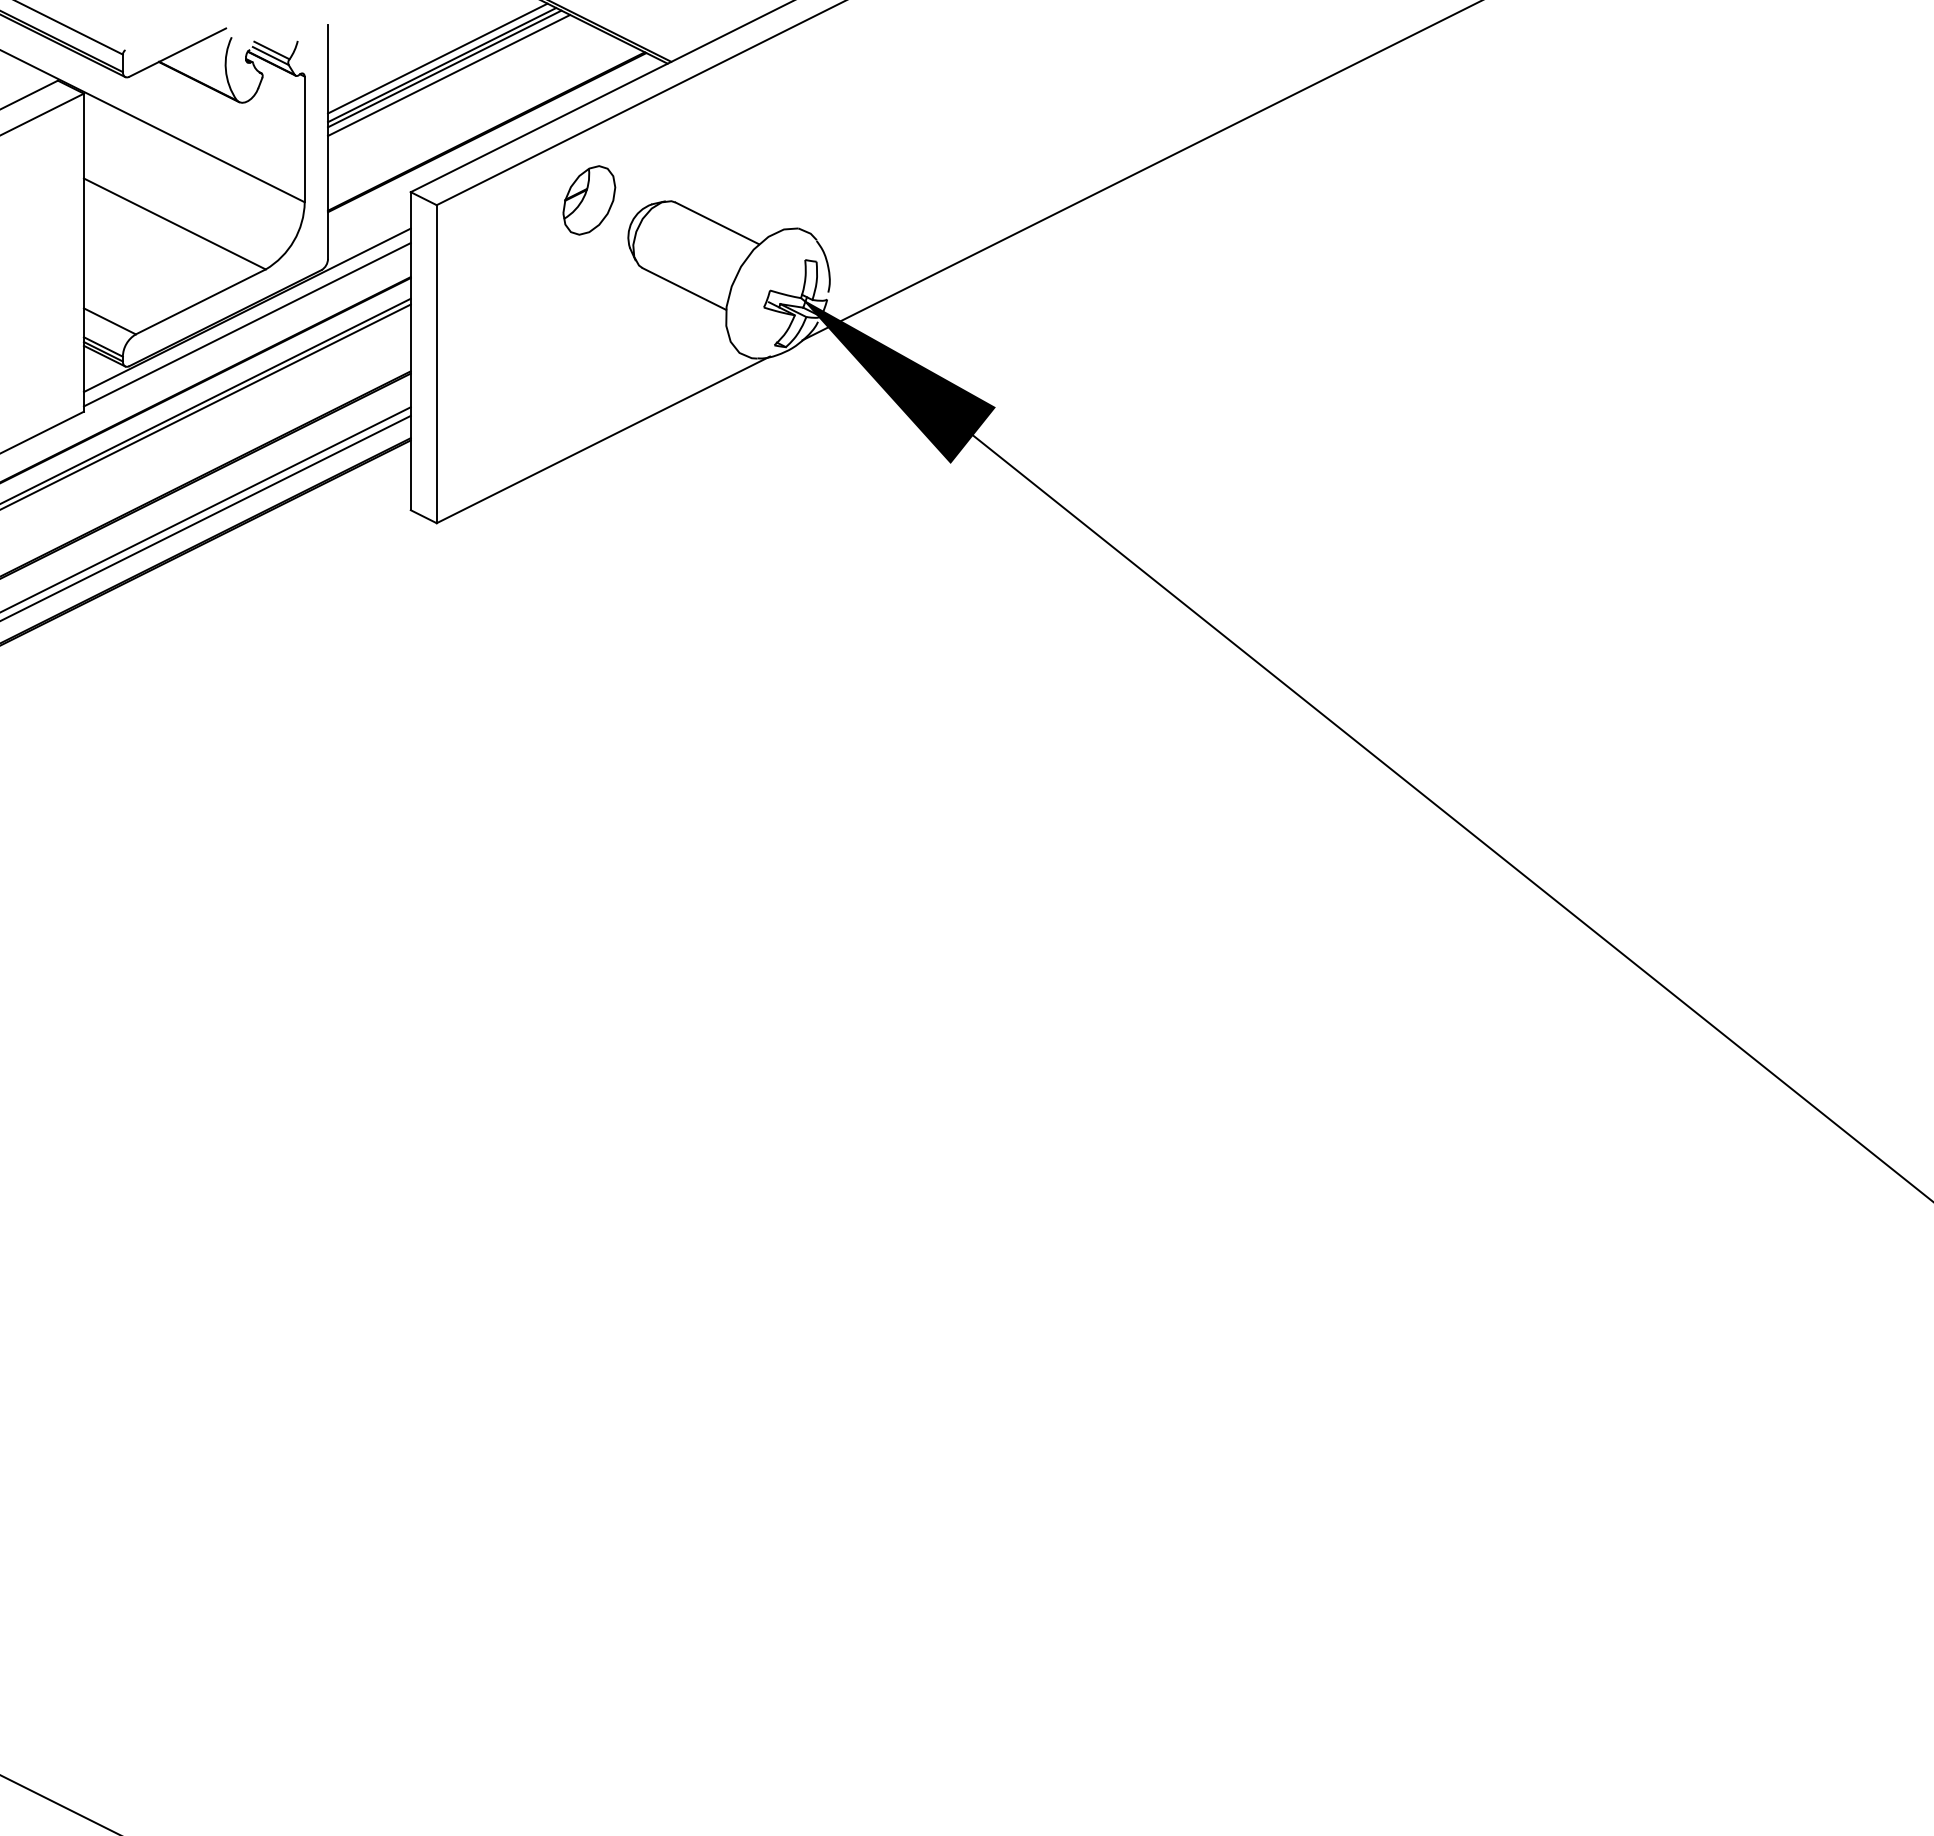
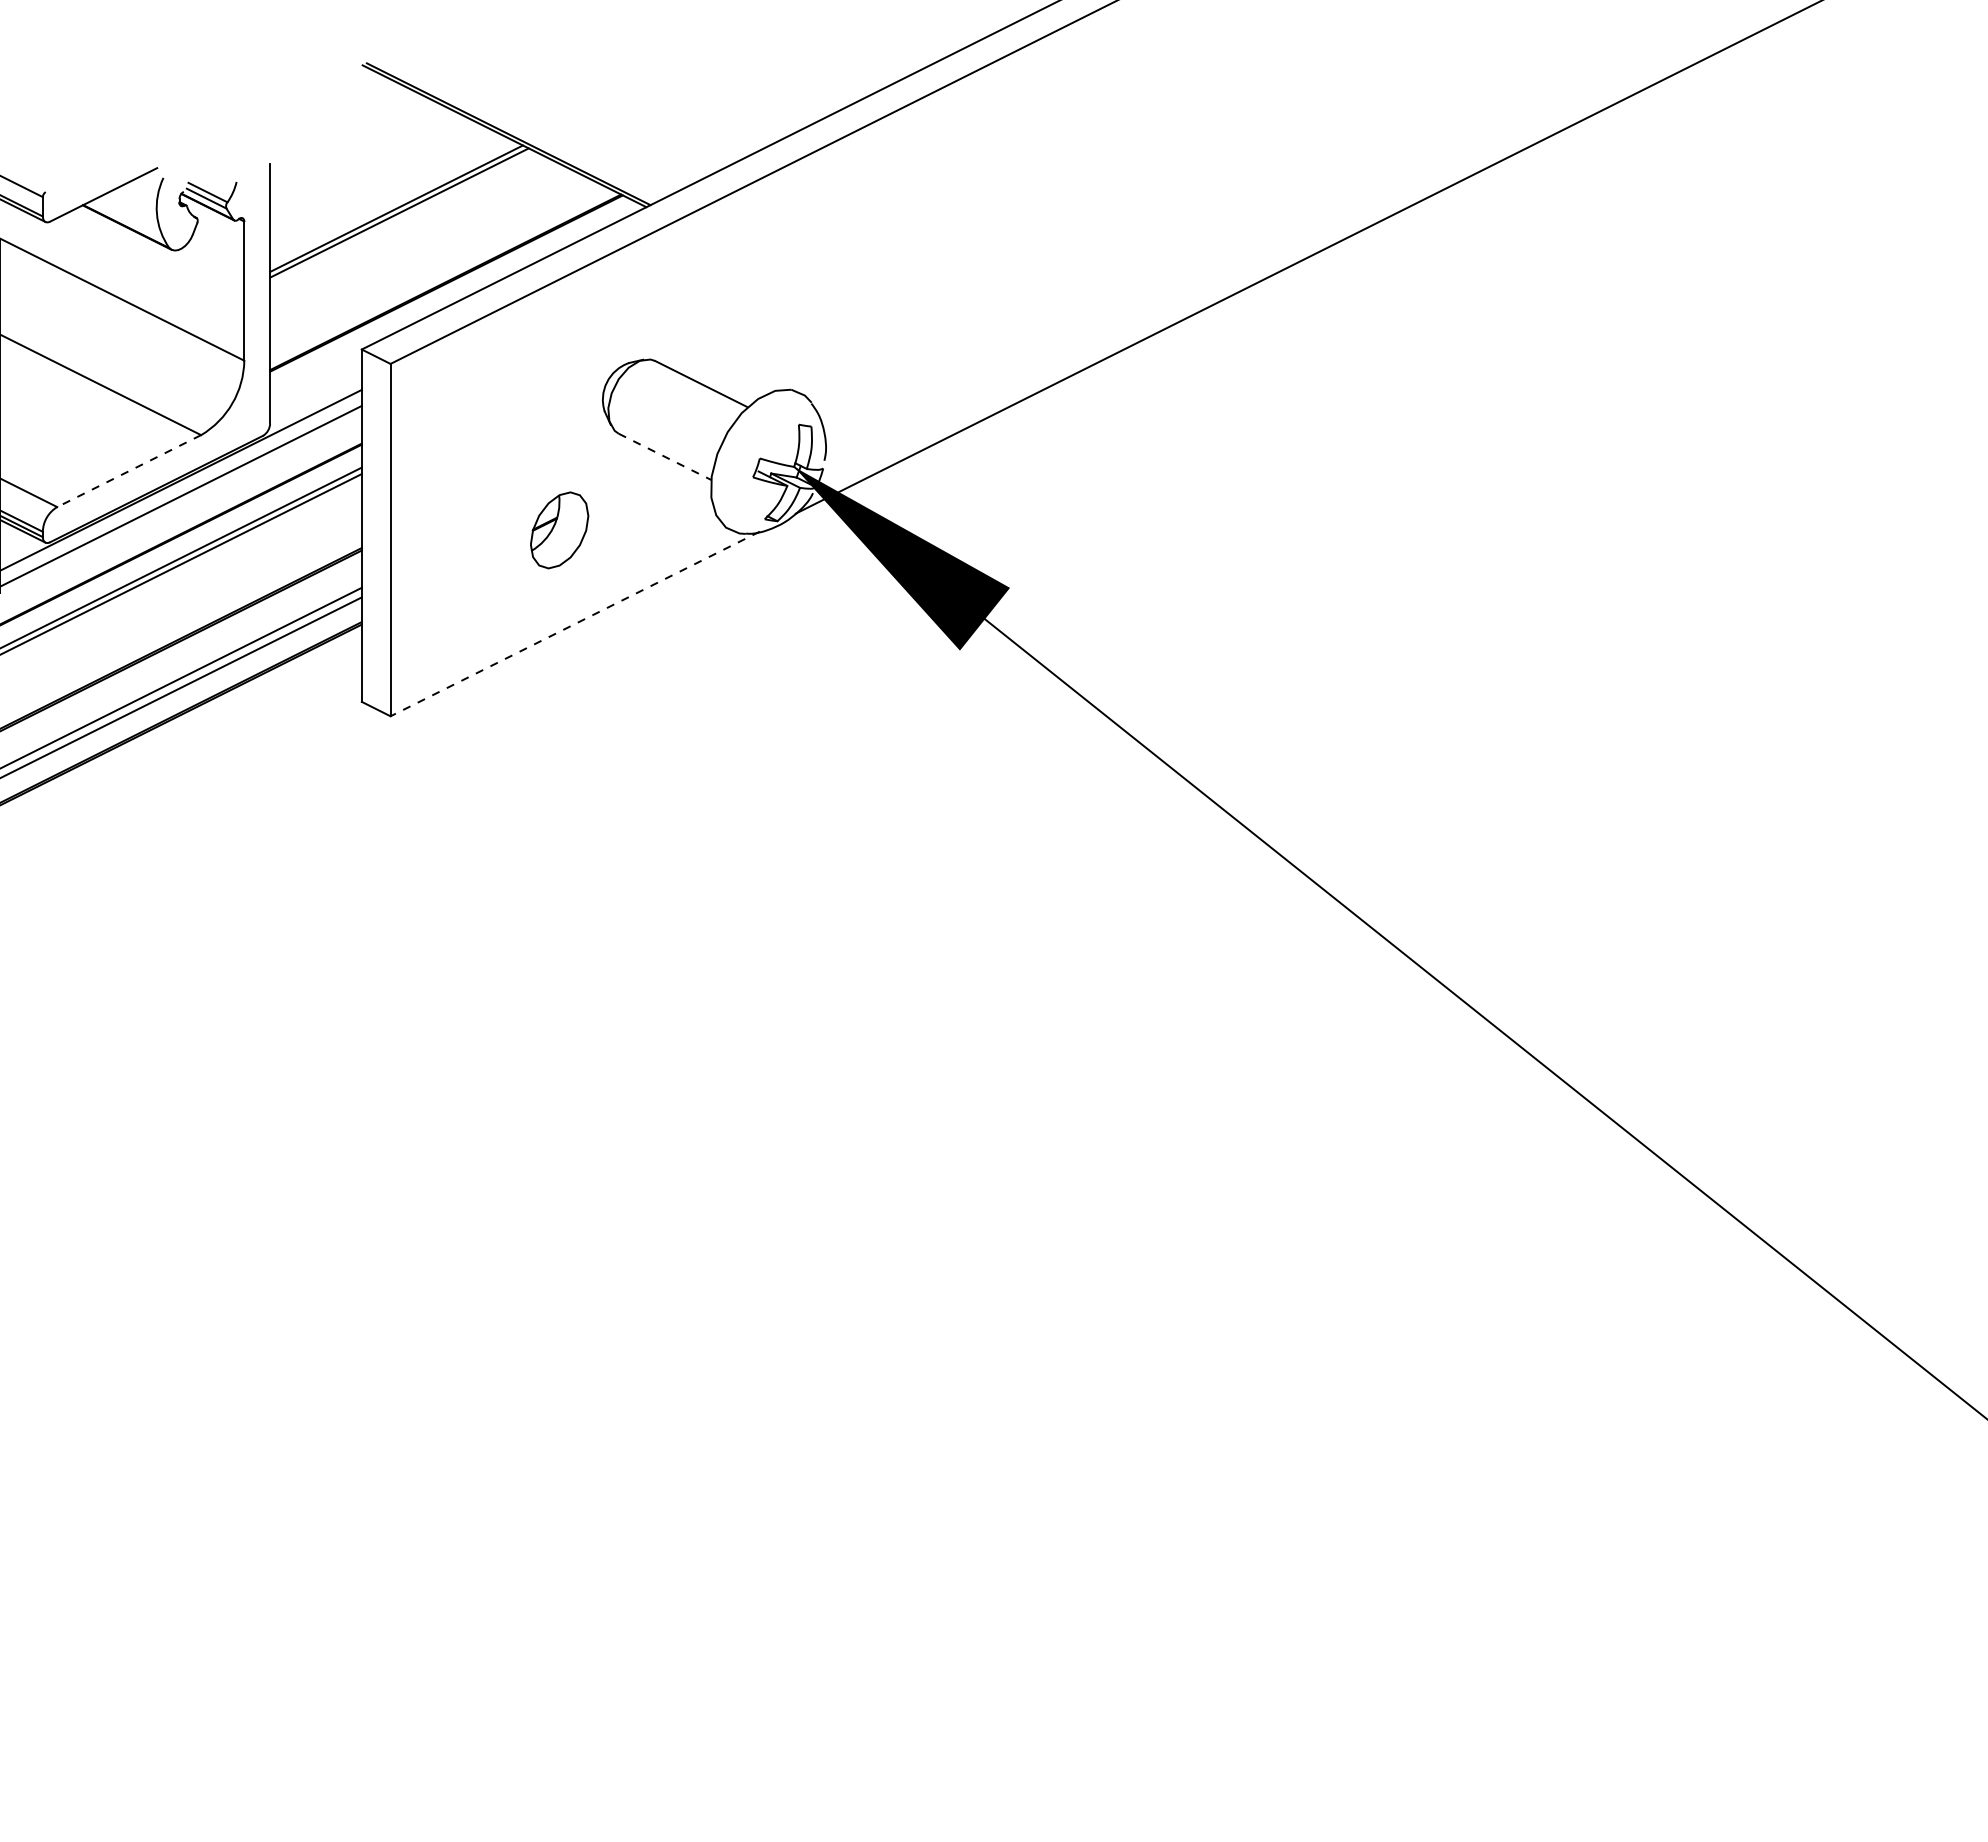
line: (437, 58) -> (391, 201), removed
line: (449, 75) -> (404, 220), removed
part: (589, 200) -> (559, 530), moved
line: (684, 289) -> (665, 457), solid -> dashed
line: (200, 301) -> (128, 470), solid -> dashed
line: (602, 440) -> (574, 624), solid -> dashed

